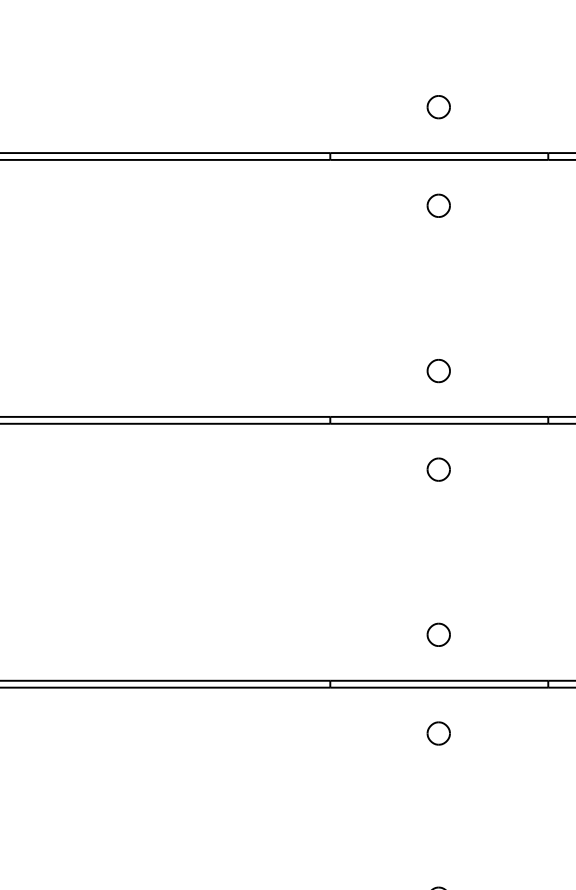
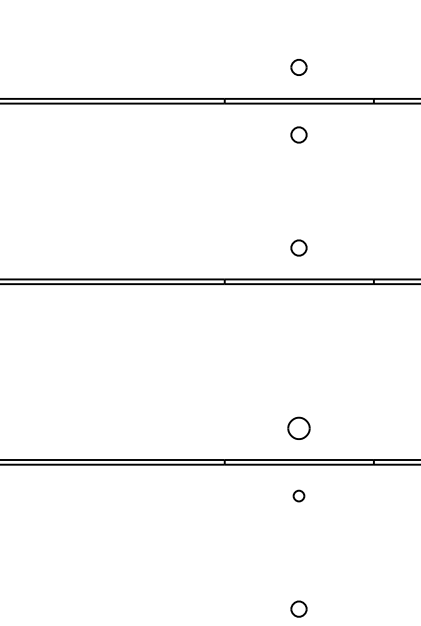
part: (438, 469) -> (298, 315), removed
part: (438, 634) -> (298, 428), size x1.4
part: (438, 732) -> (298, 495), size x0.7

